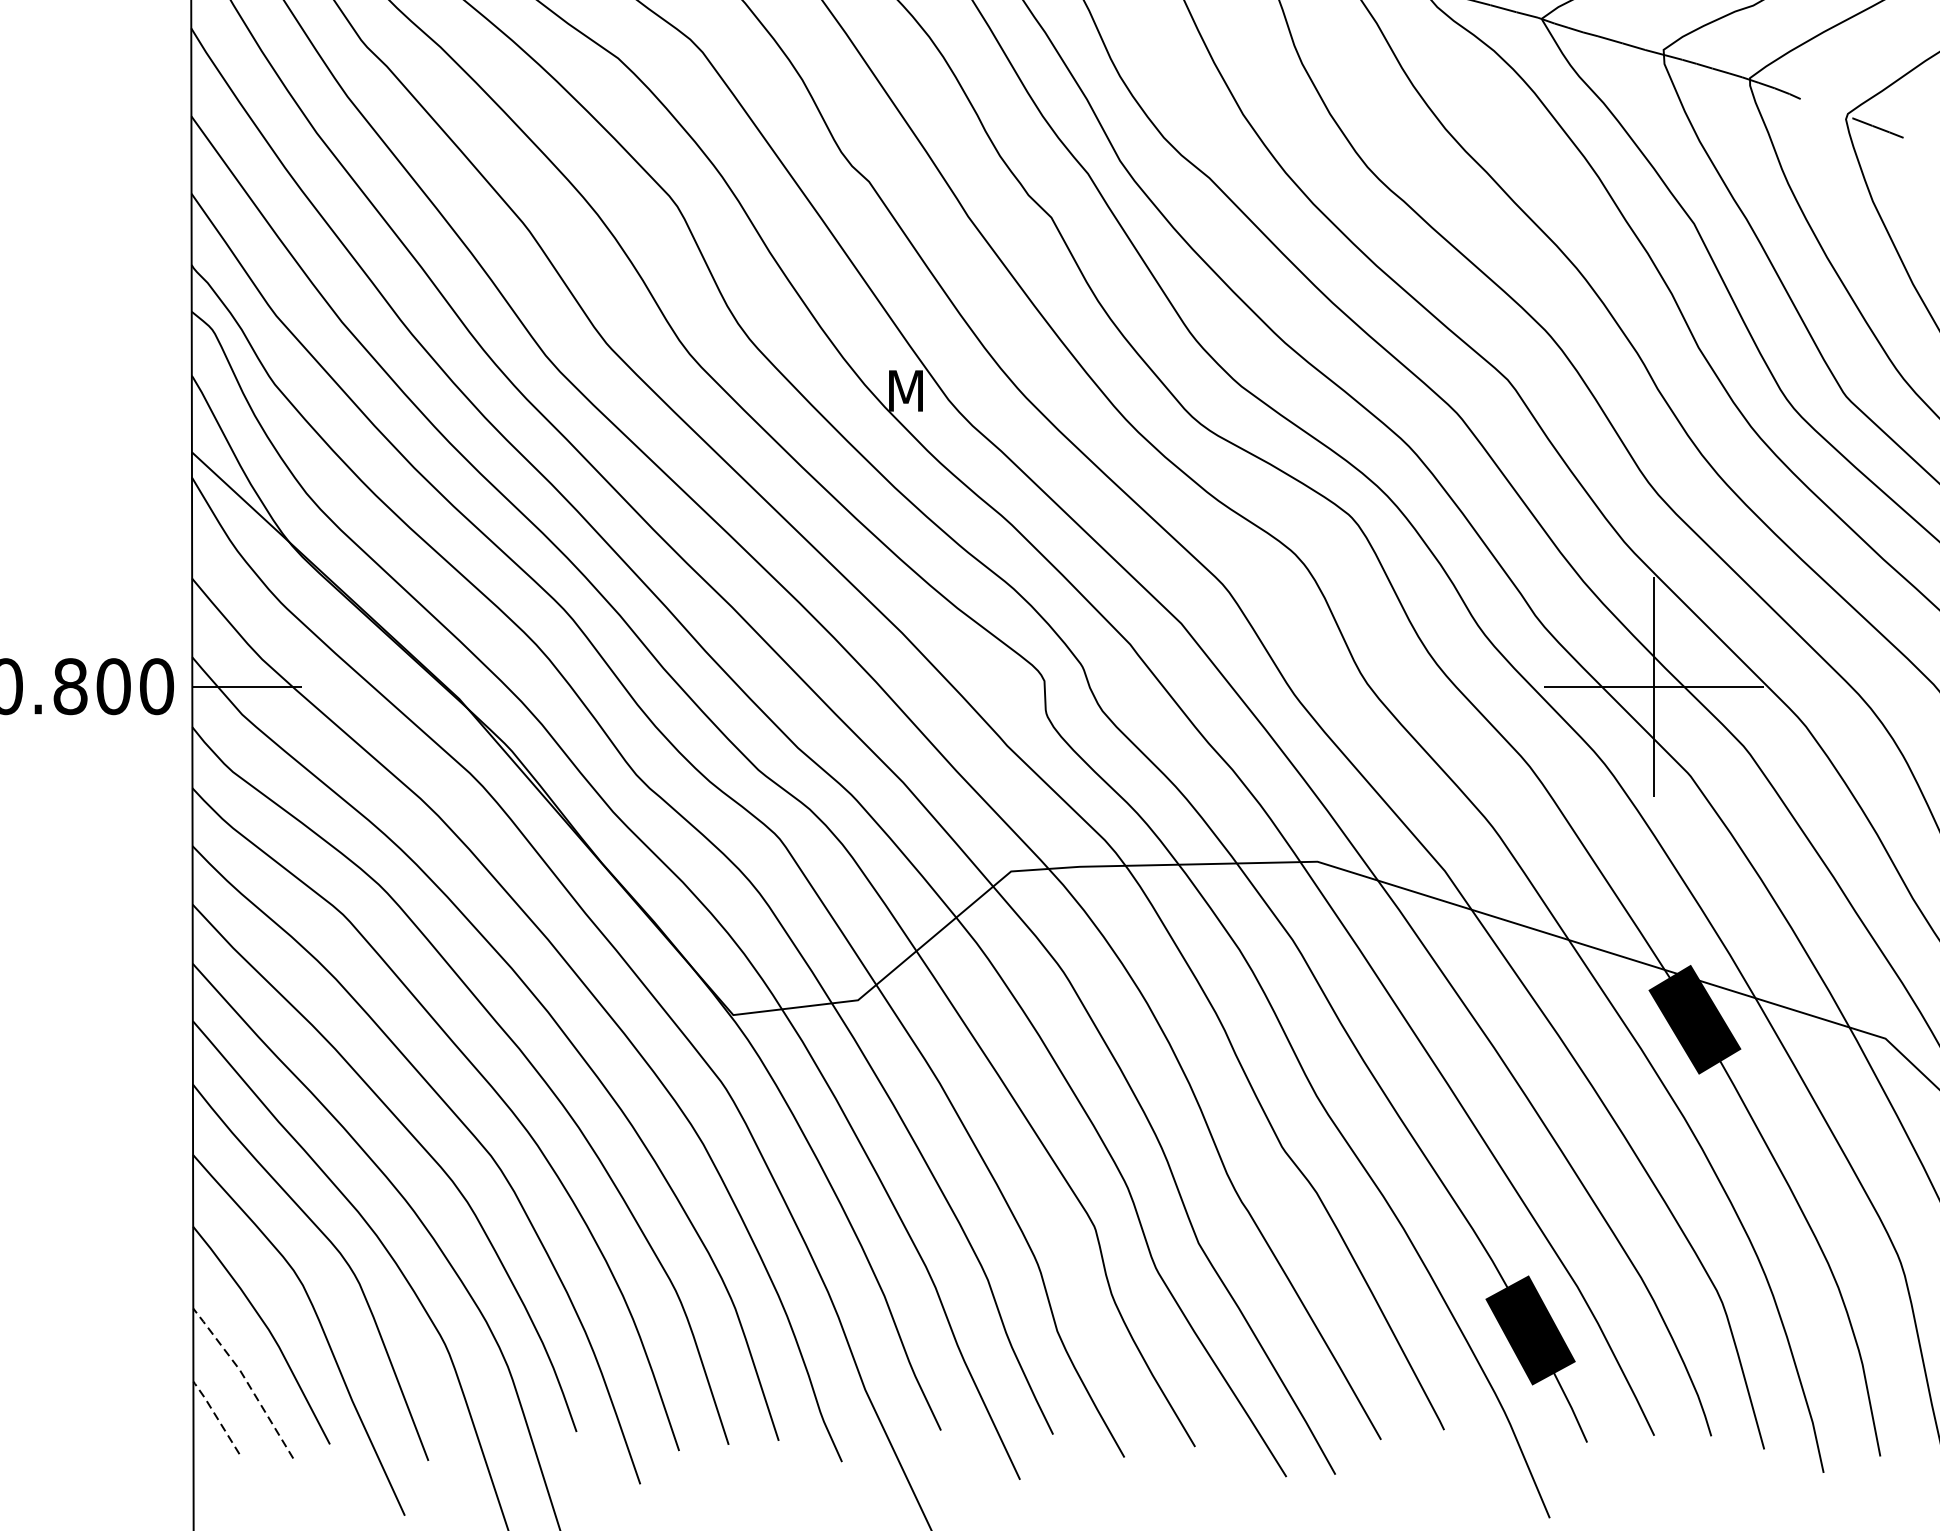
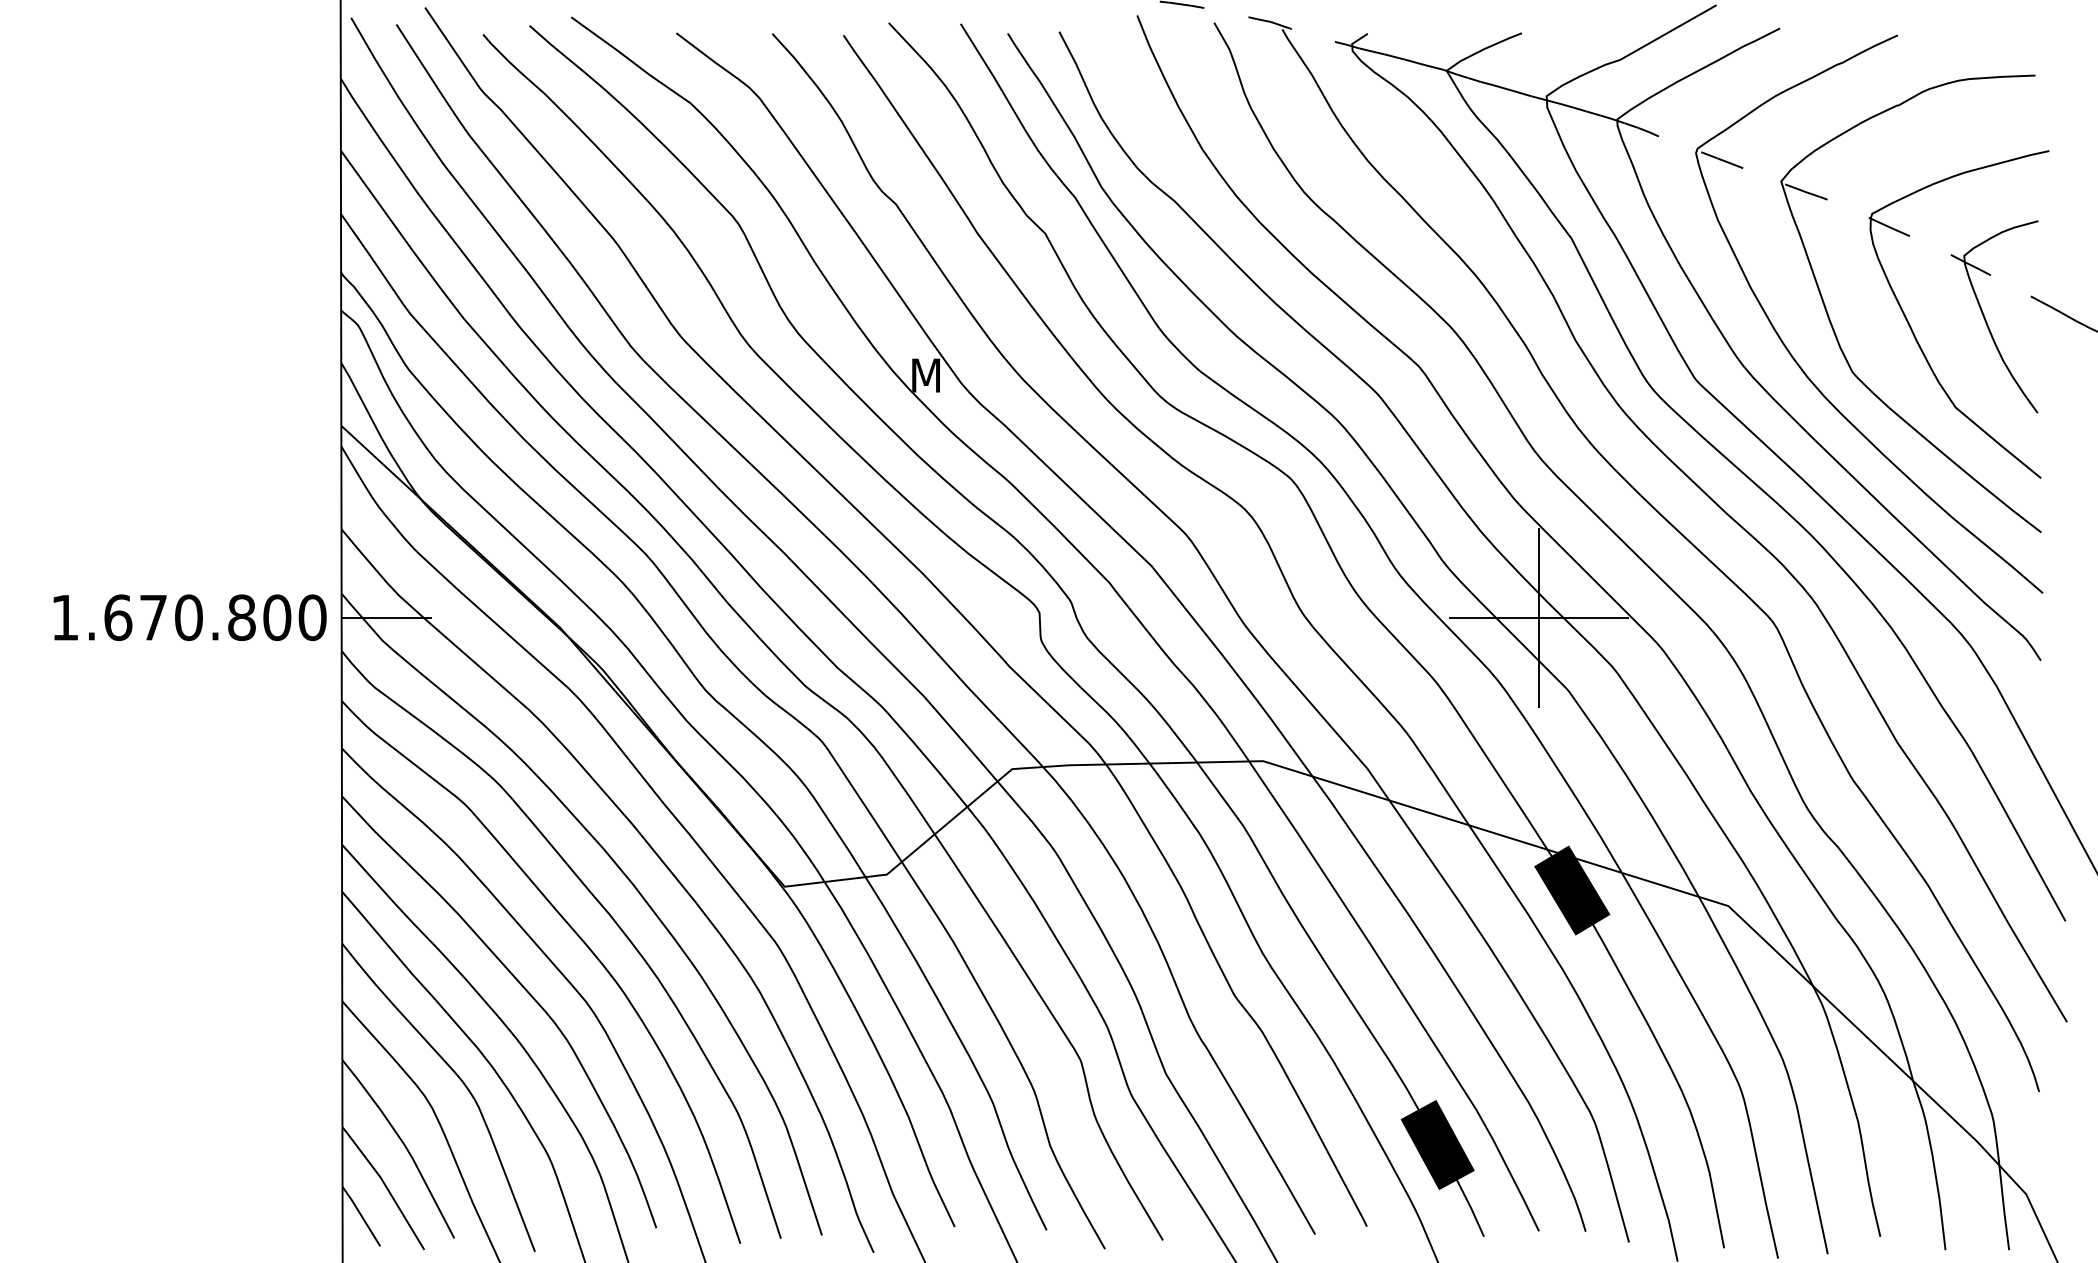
line: (245, 1379) -> (385, 1185), dashed -> solid
line: (215, 1415) -> (360, 1214), dashed -> solid

